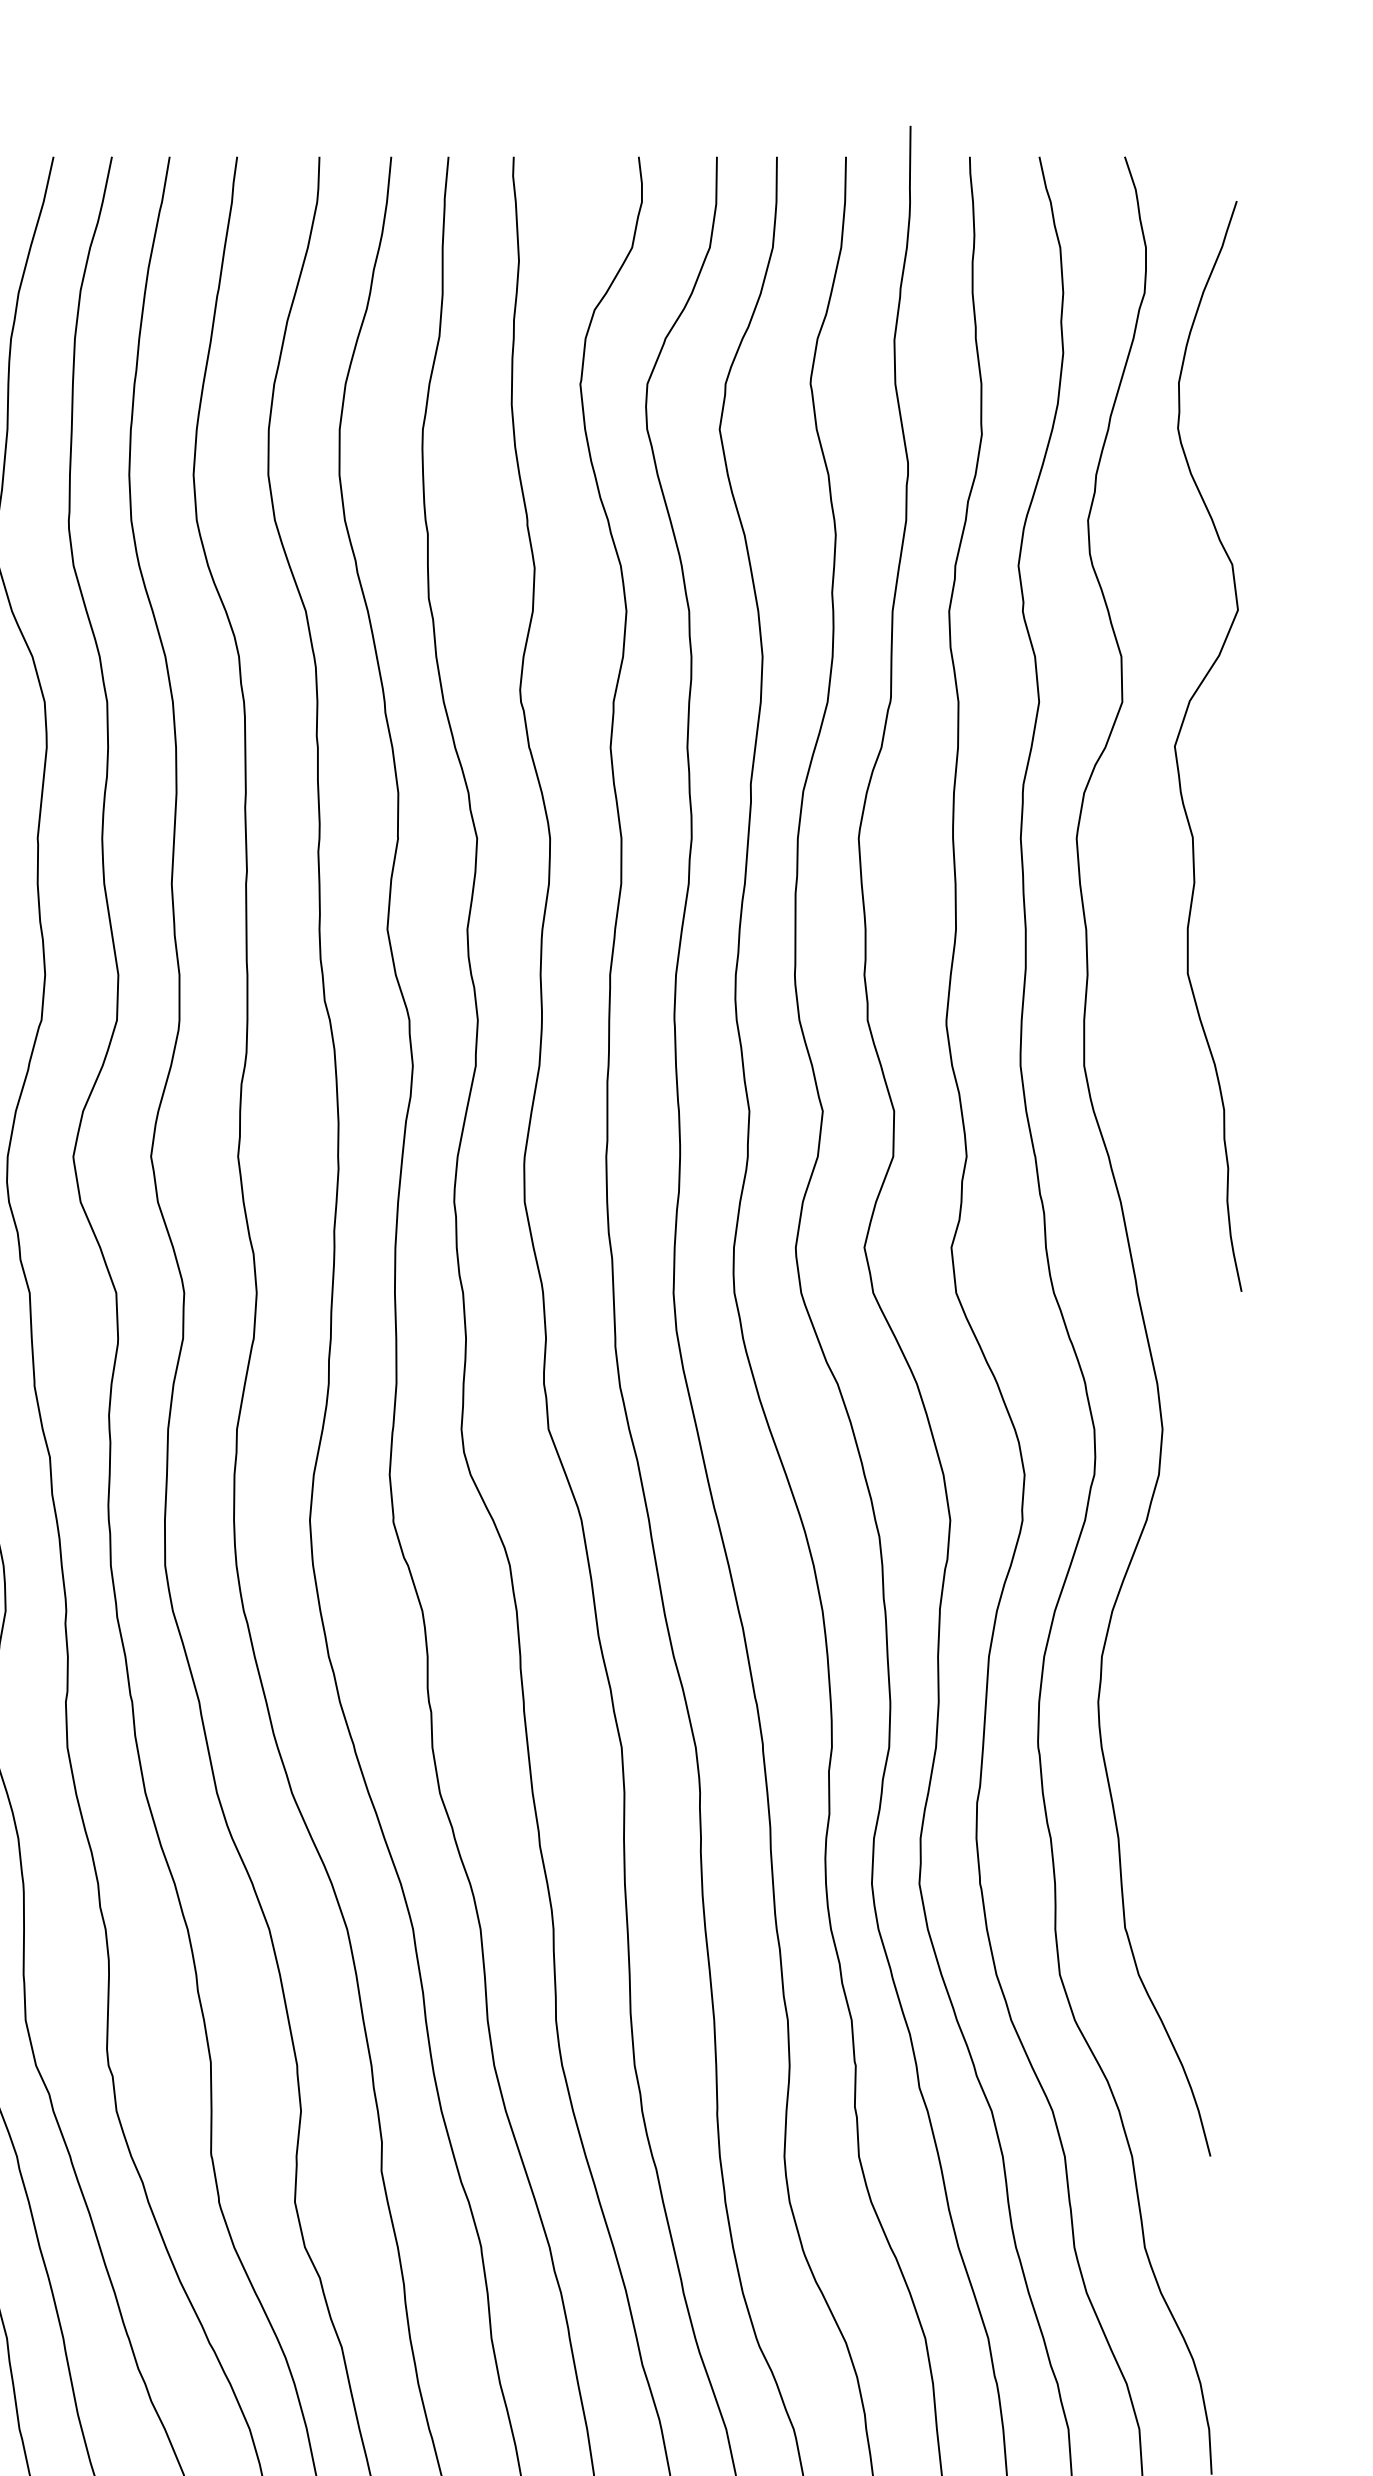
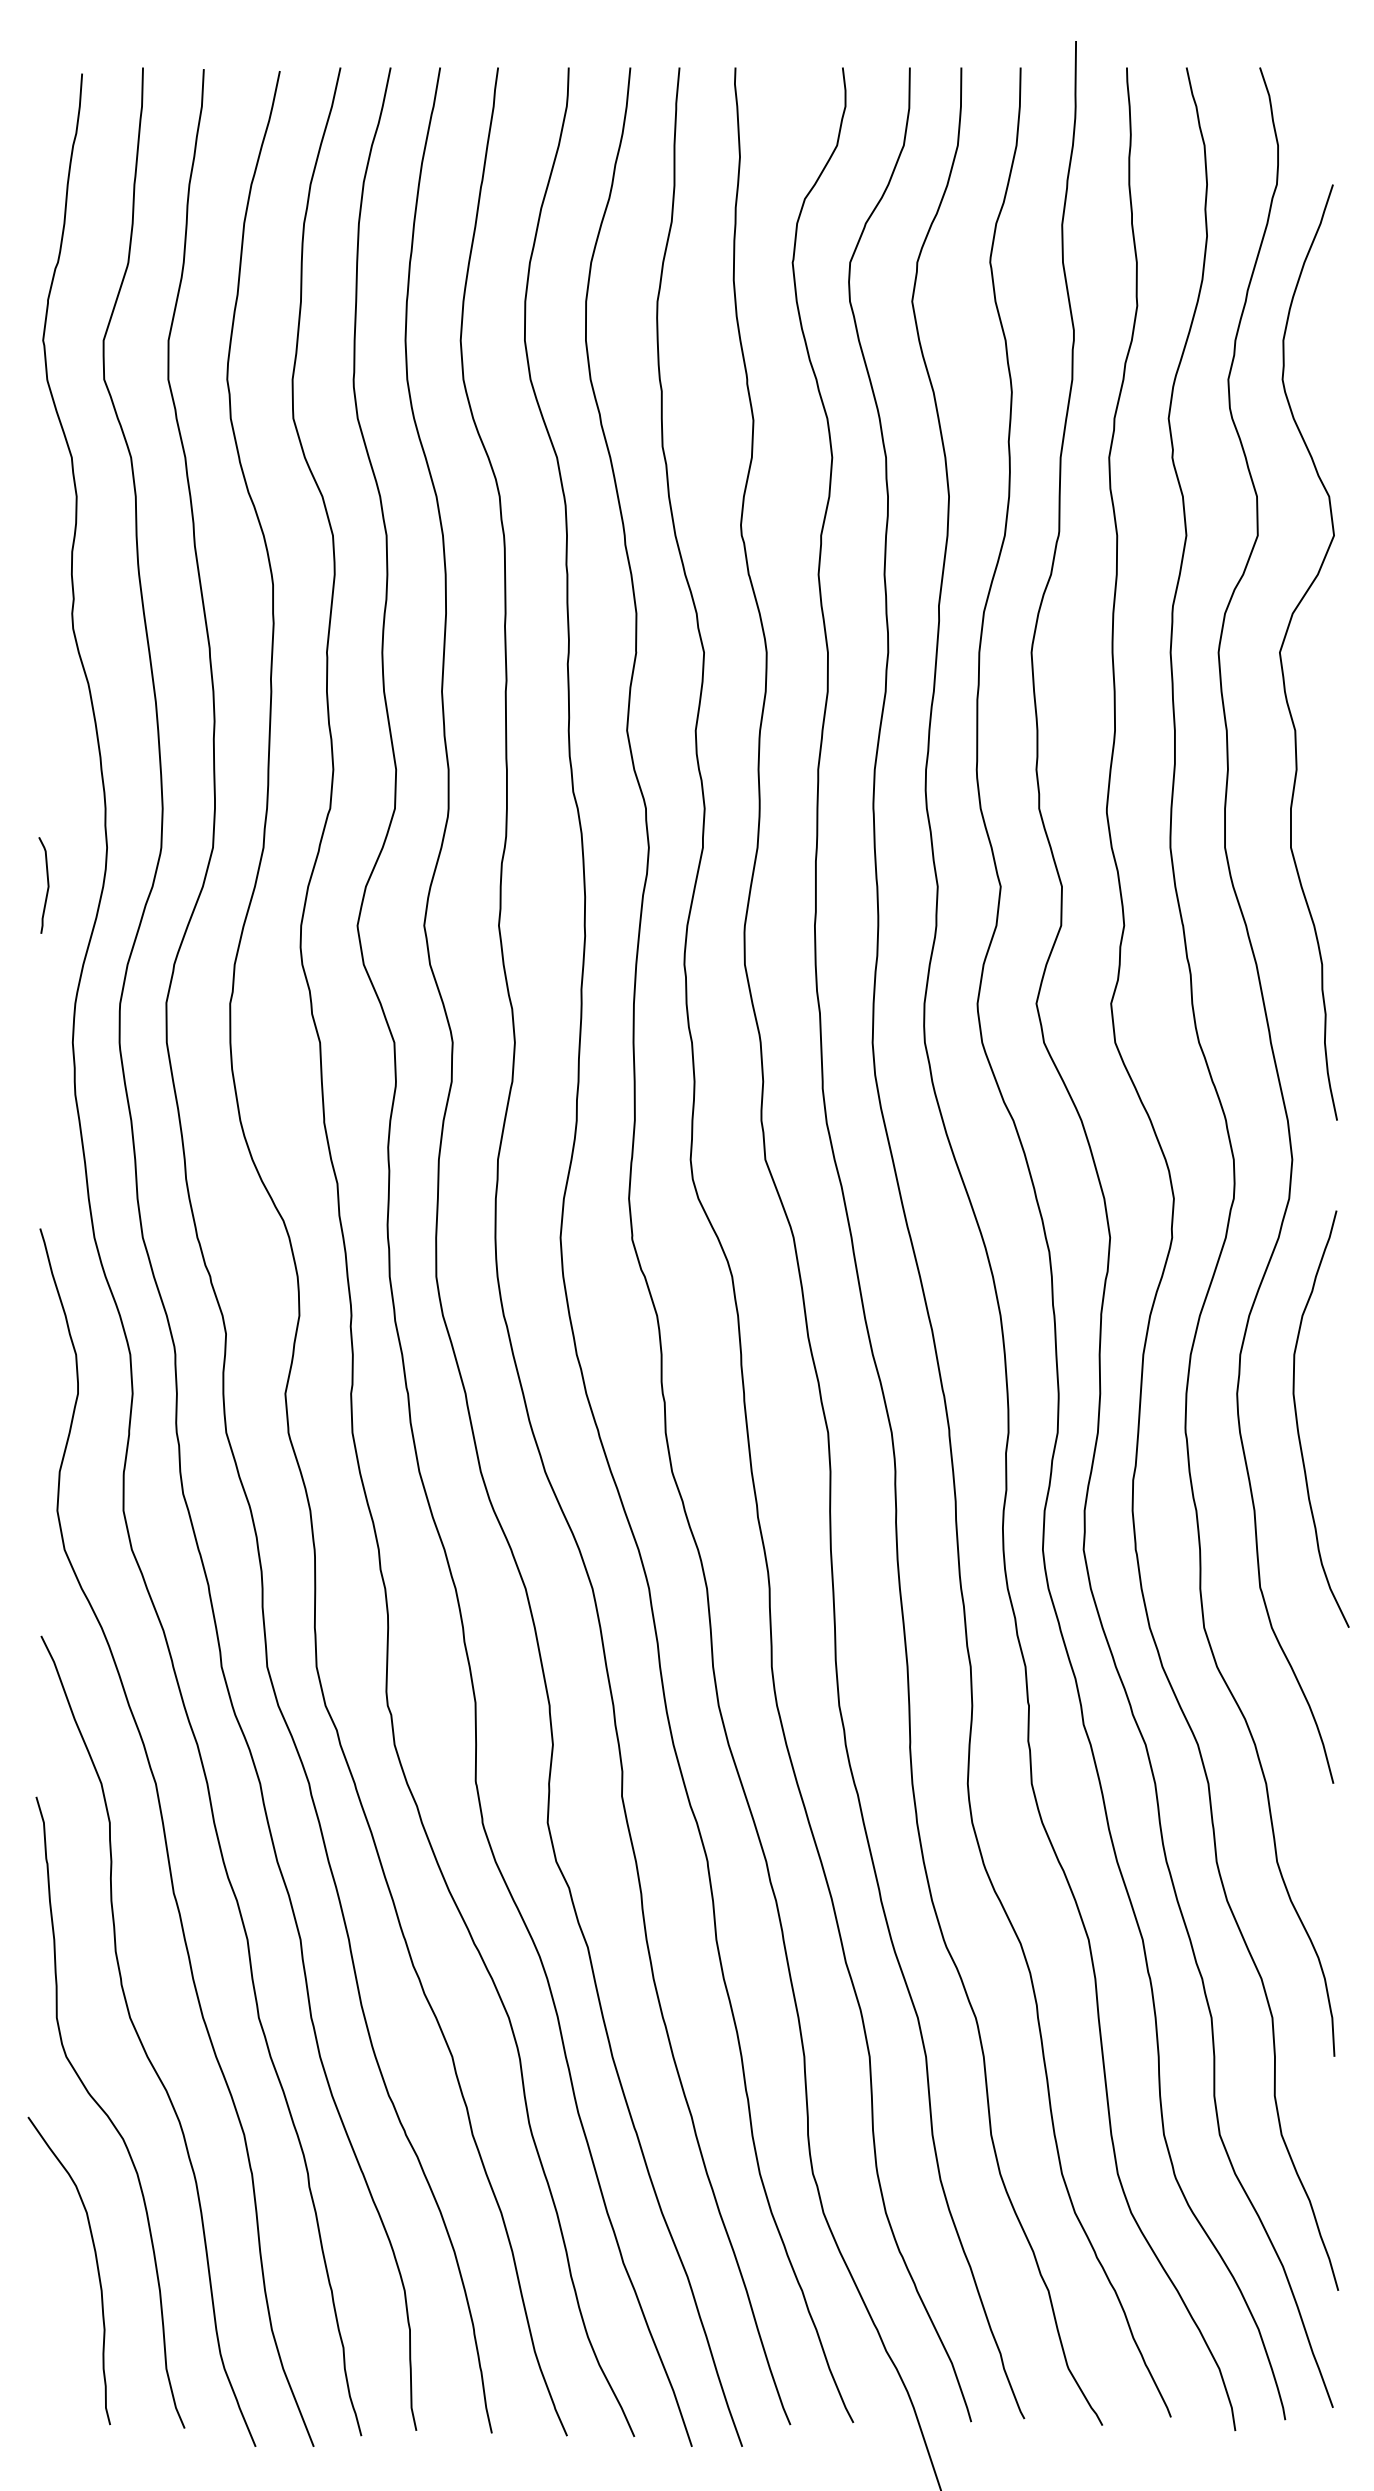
curve: (1179, 738) -> (1283, 645), moved
curve: (1169, 1737) -> (1298, 1424), added

